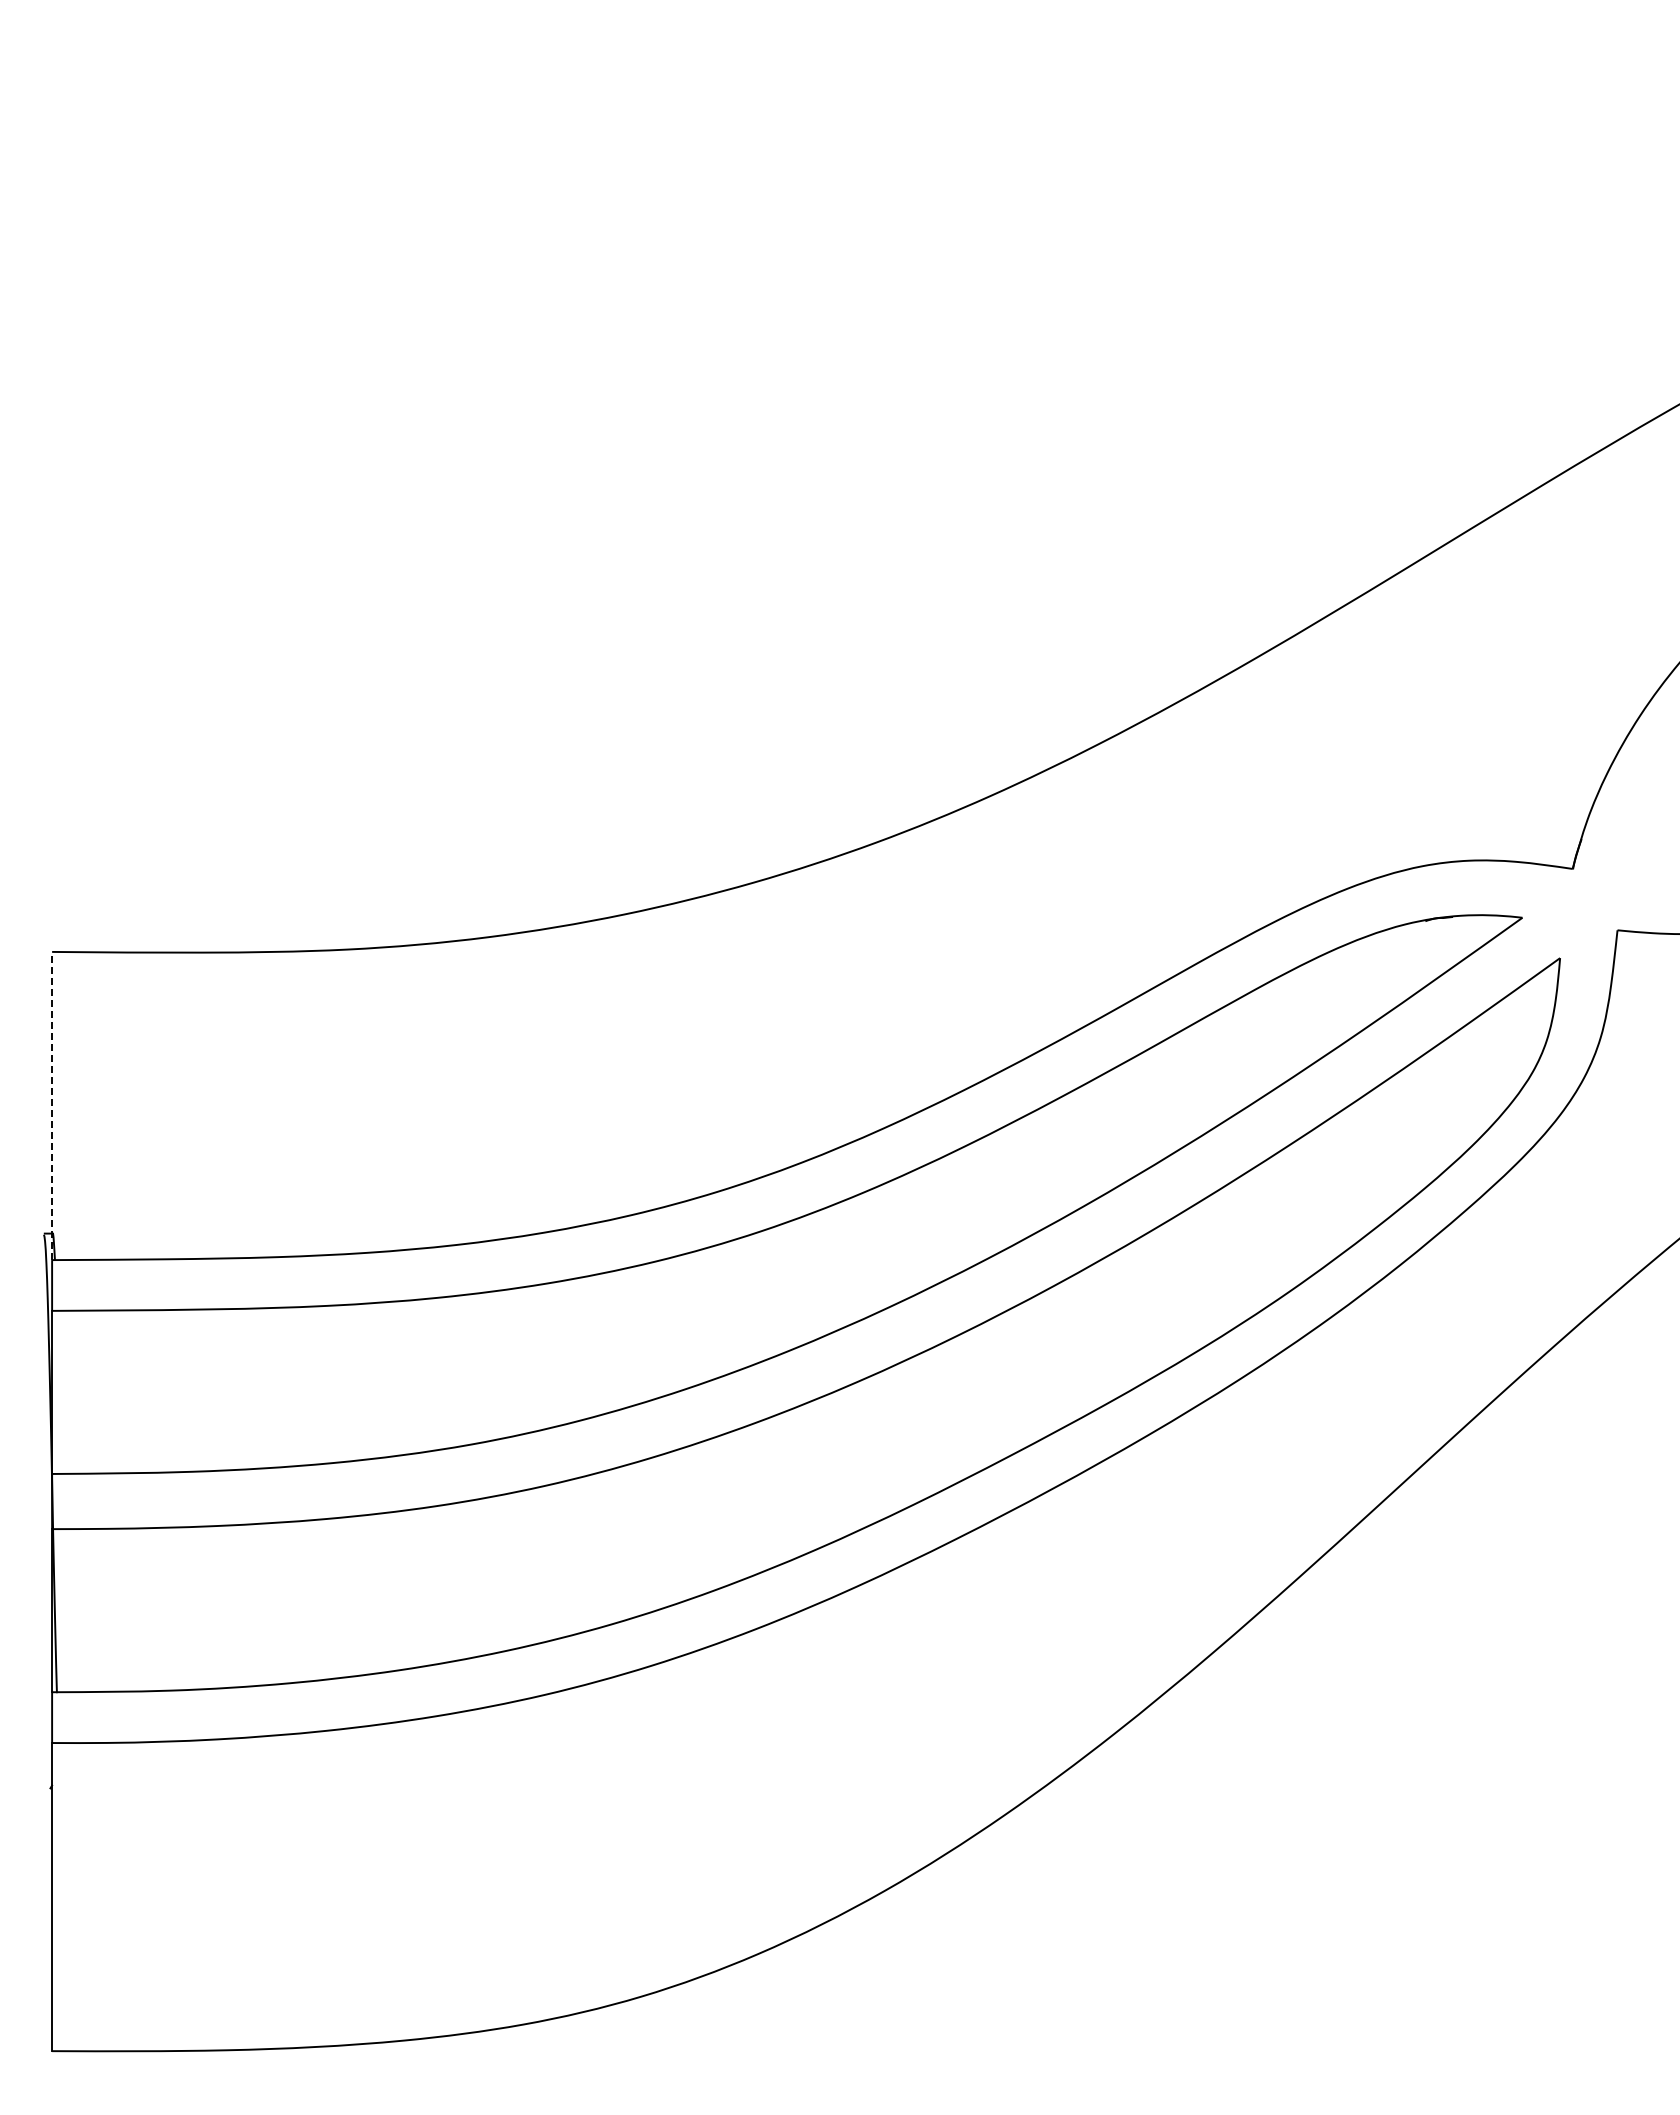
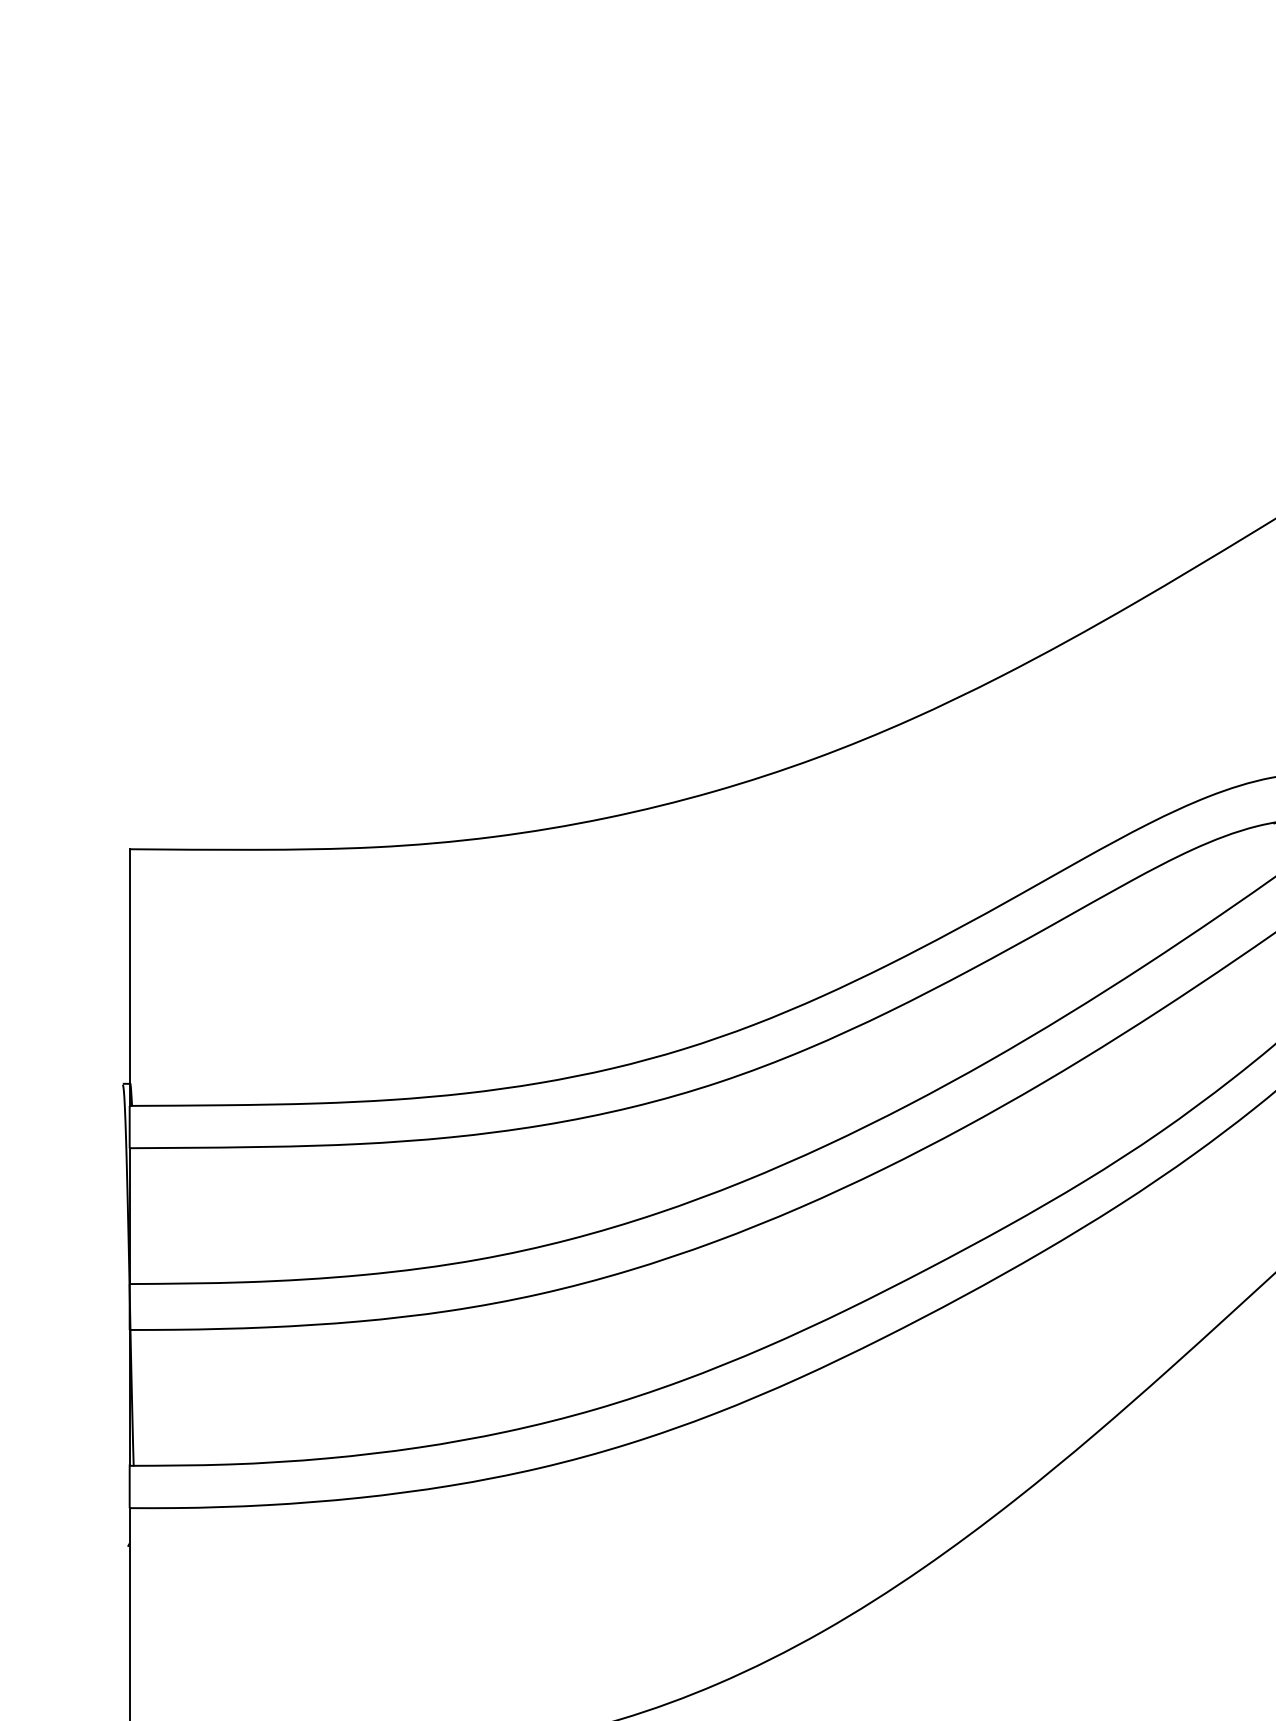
line: (52, 1105) -> (130, 977), dashed -> solid

